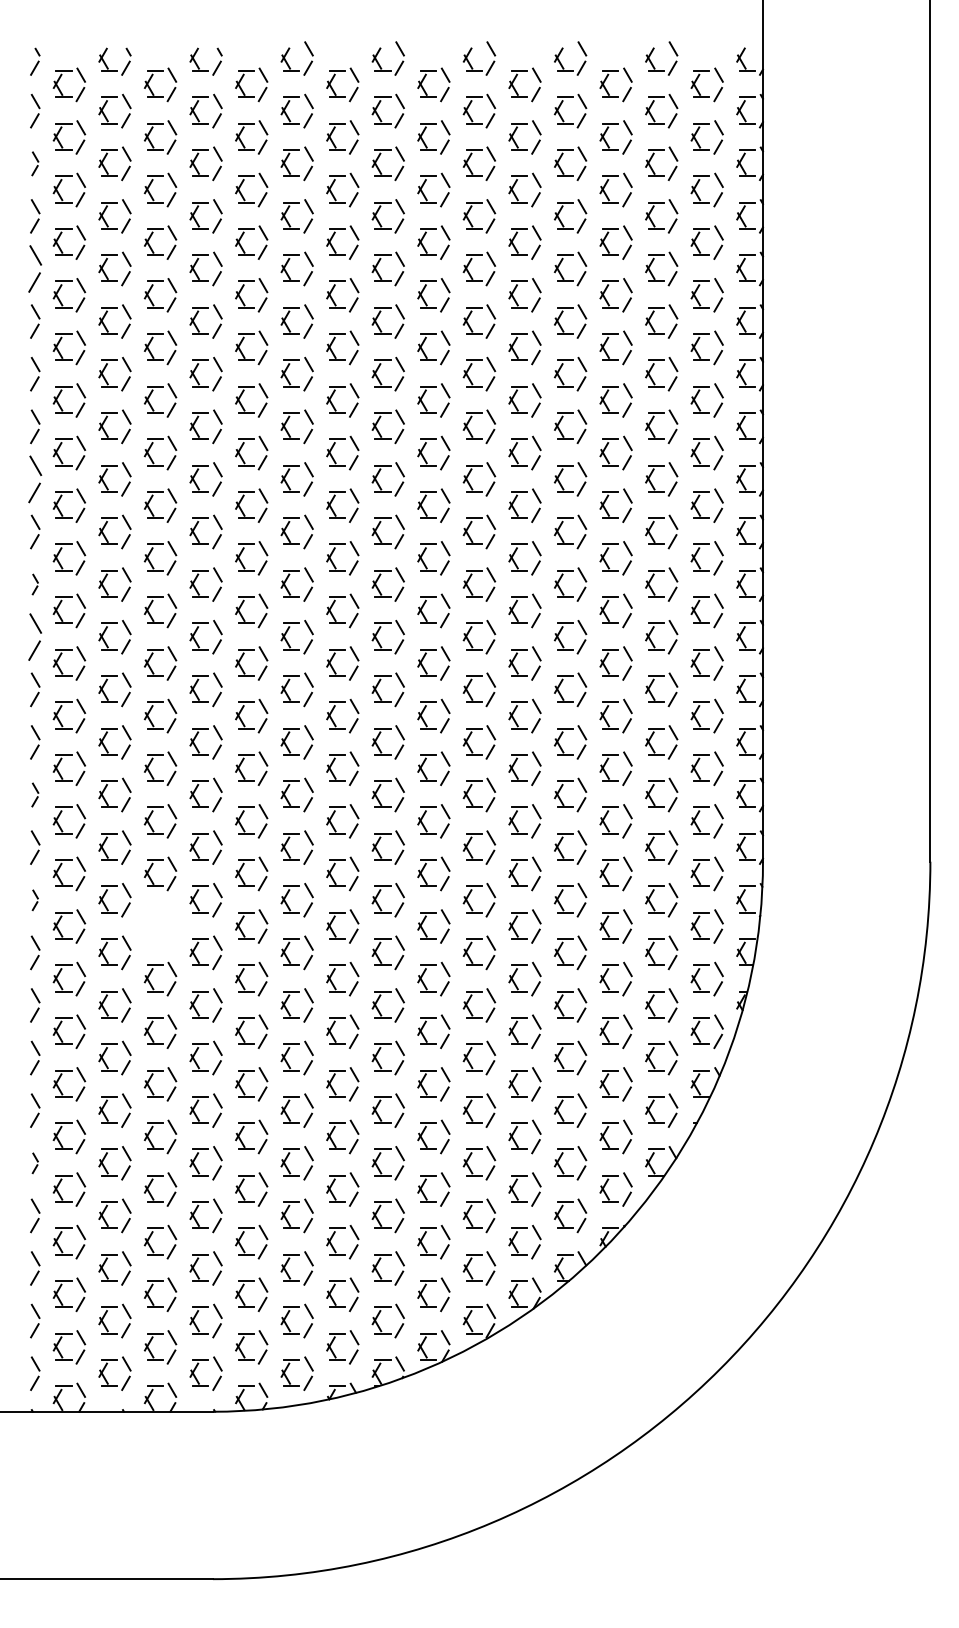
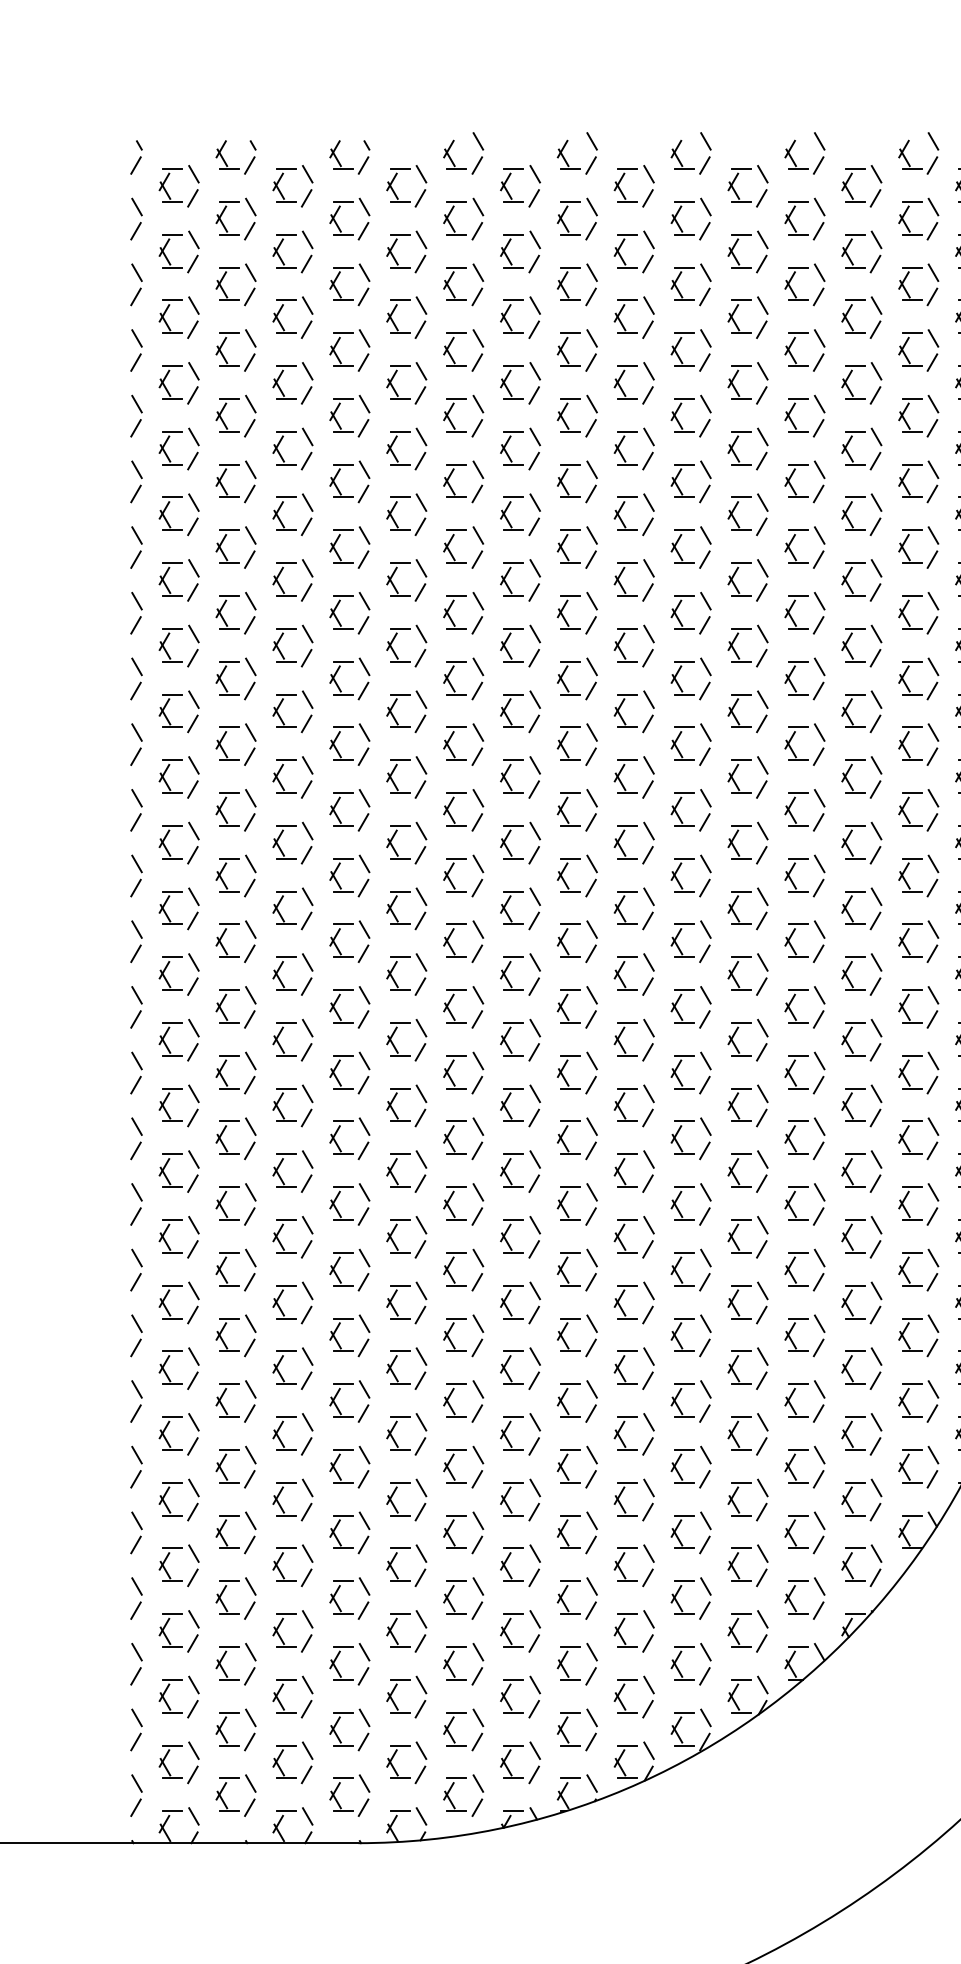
part: (35, 163) -> (136, 284), size x1.43
part: (35, 268) -> (136, 415), size x0.71
part: (35, 479) -> (136, 679), size x0.71
part: (35, 584) -> (136, 810), size x1.67
part: (35, 637) -> (136, 876), size x0.71
part: (35, 794) -> (136, 1072), size x1.43
part: (35, 900) -> (136, 1204), size x1.67
part: (152, 932) -> (282, 1244), added
part: (35, 1163) -> (136, 1533), size x1.67

